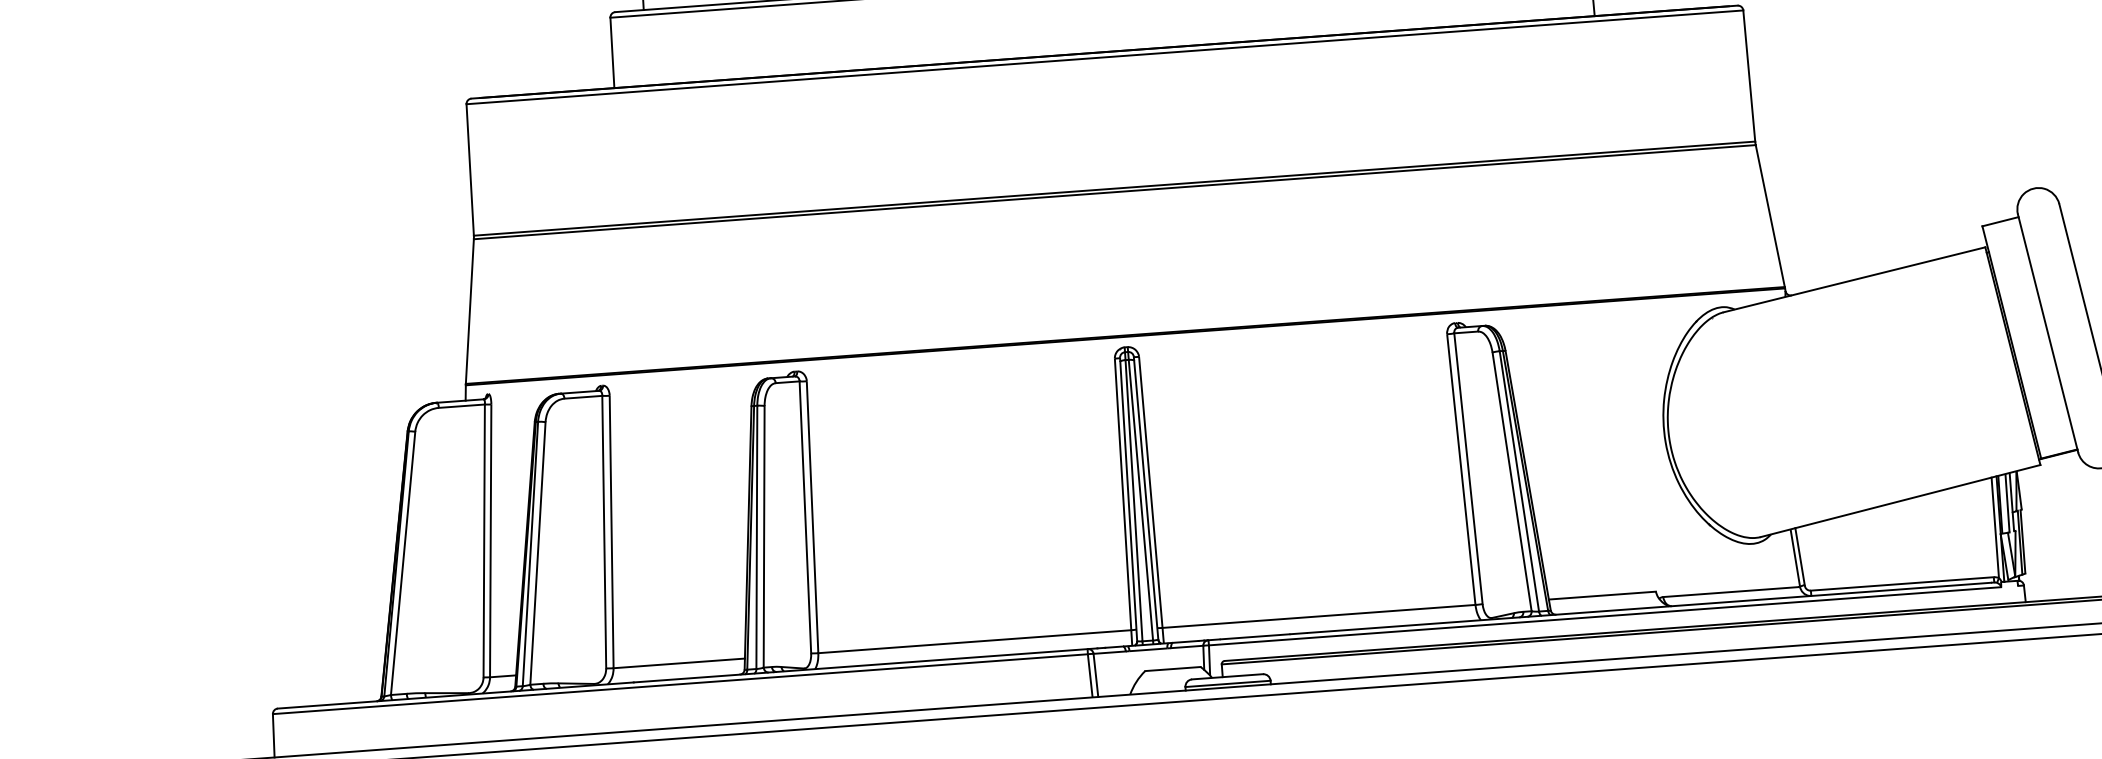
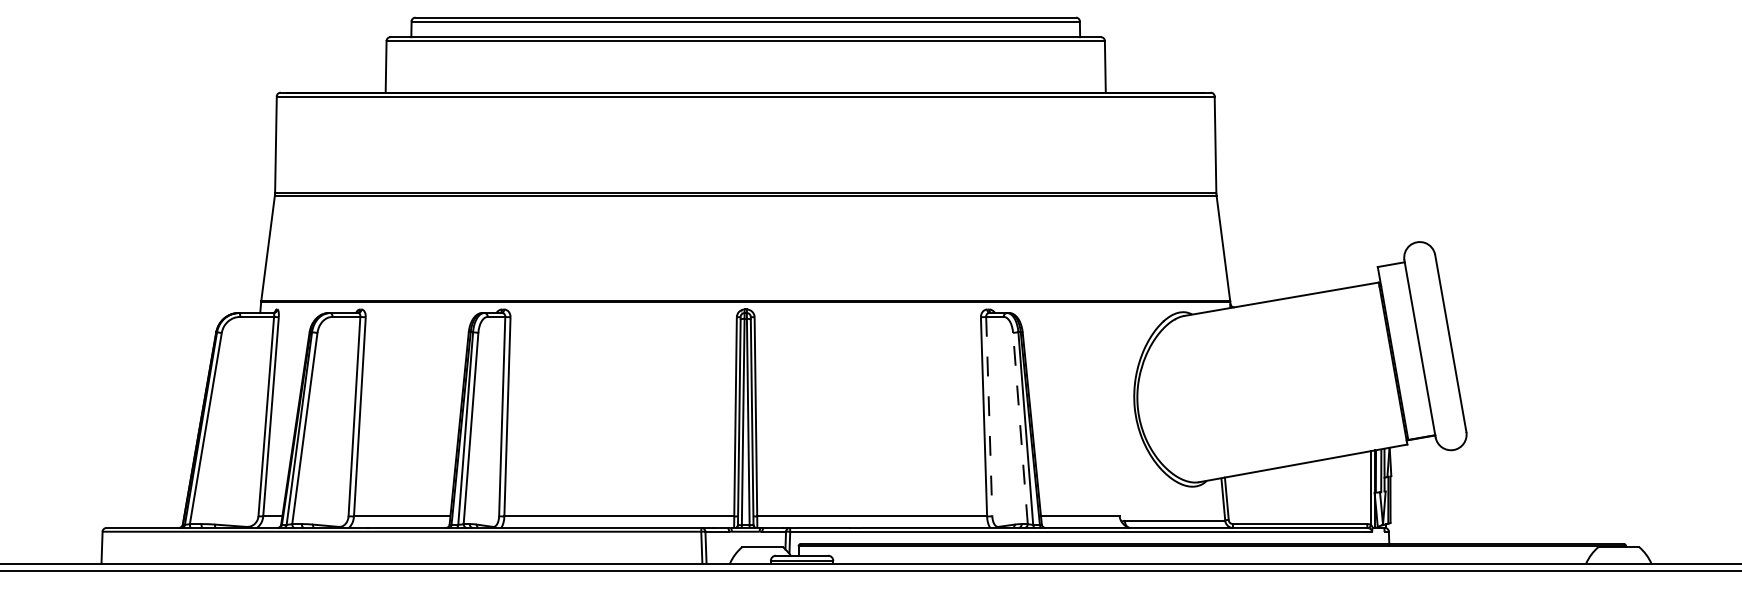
line: (1468, 468) -> (989, 416), solid -> dashed
line: (1512, 481) -> (1020, 428), solid -> dashed

